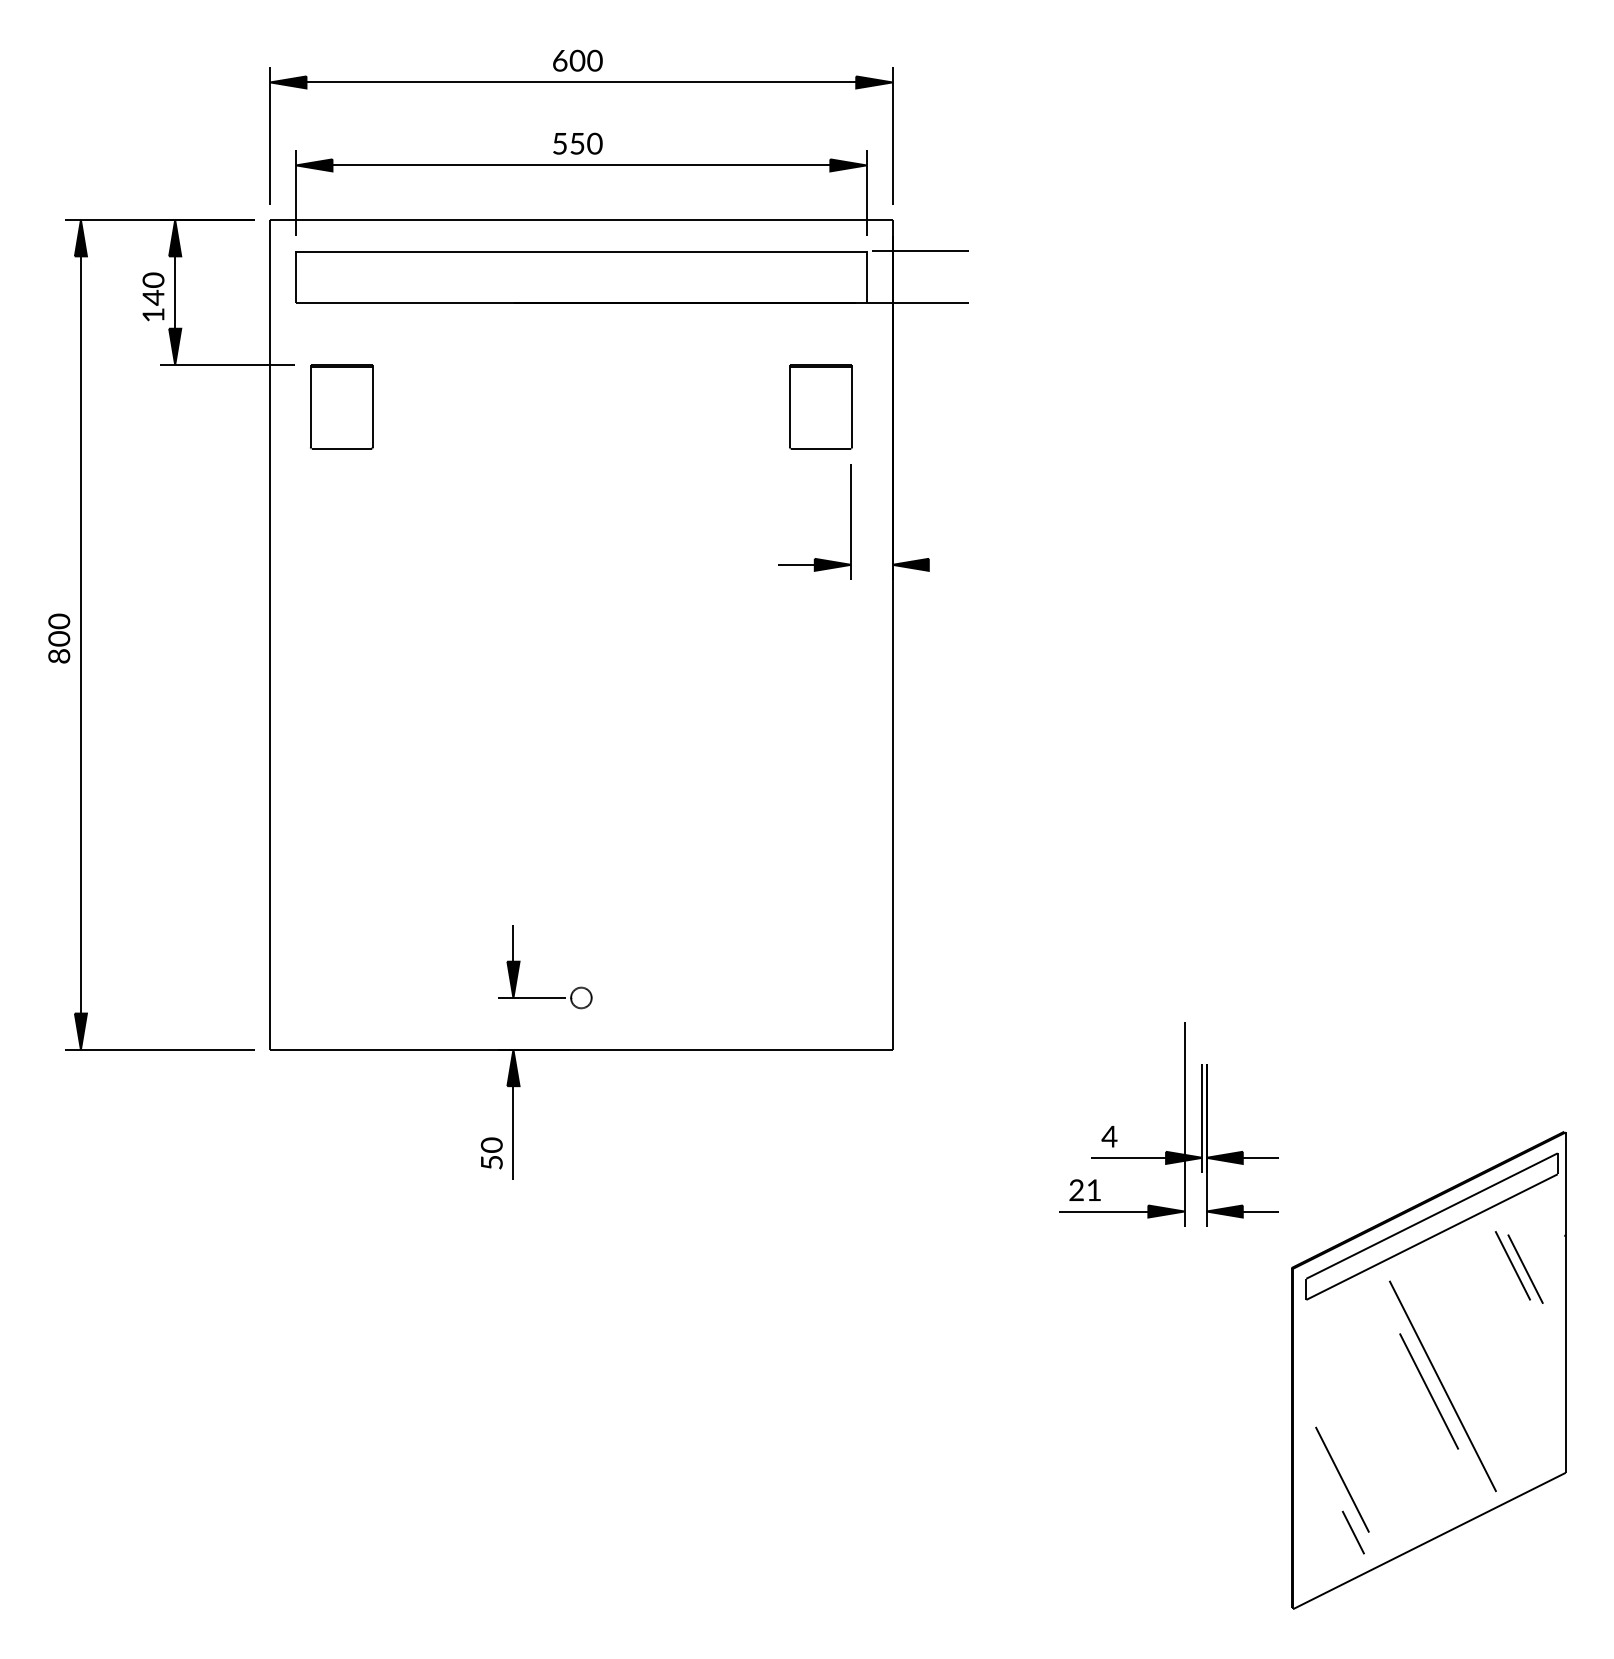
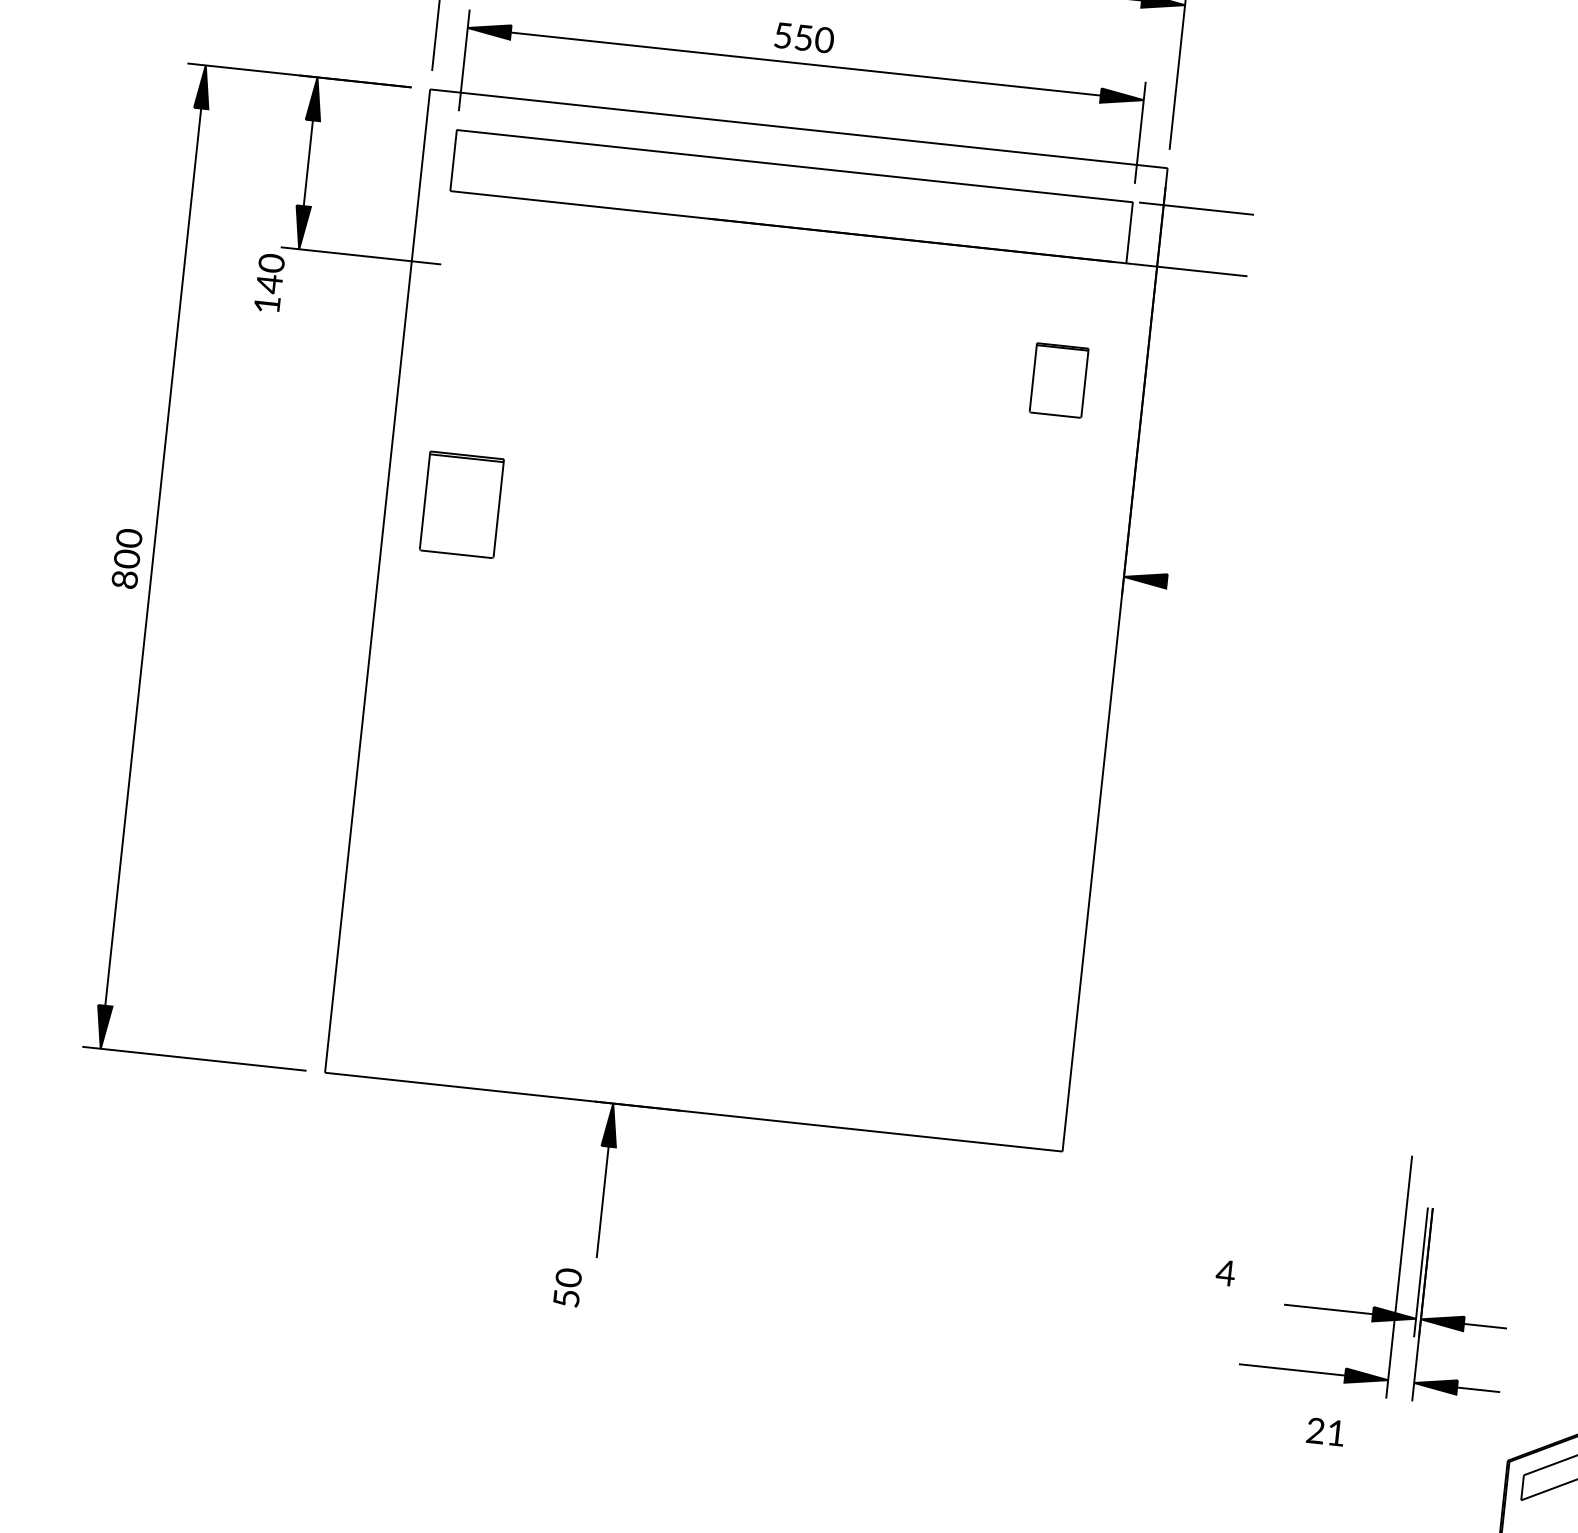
text: (153, 296) -> (269, 282), moved
part: (341, 406) -> (461, 504), moved
part: (820, 406) -> (1058, 380), size x0.7
part: (850, 521) -> (1079, 520), removed
part: (520, 963) -> (632, 1002), removed
text: (1109, 1136) -> (1225, 1272), moved
text: (491, 1153) -> (567, 1287), moved
text: (1084, 1189) -> (1325, 1430), moved

